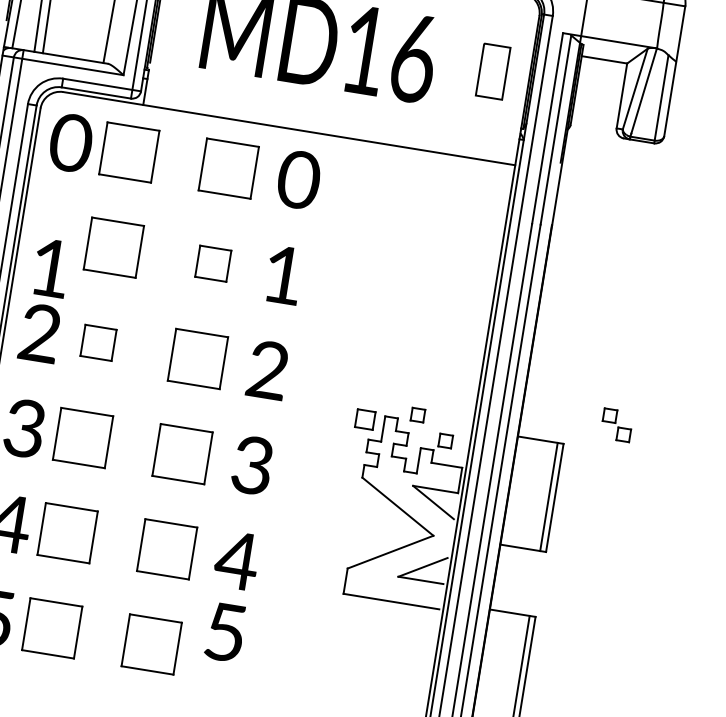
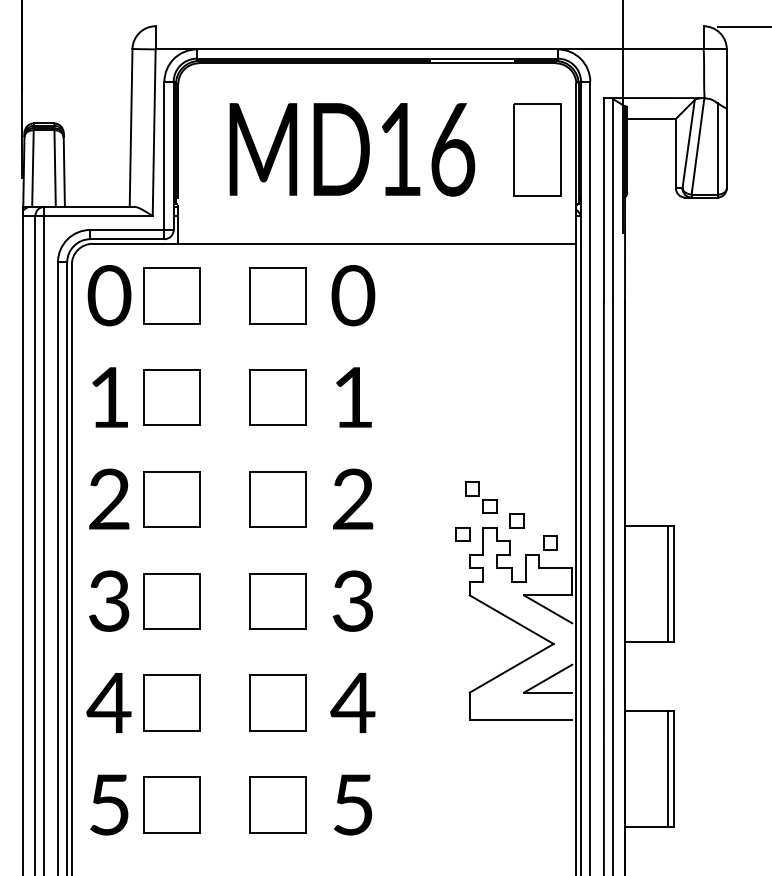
part: (493, 71) -> (537, 149), size x1.67
part: (212, 263) -> (277, 397), size x1.67
text: (50, 268) -> (109, 397), moved
part: (98, 342) -> (171, 499), size x1.67
part: (364, 419) -> (462, 534), size x0.71
part: (617, 425) -> (481, 497), moved
text: (225, 632) -> (353, 804), moved

